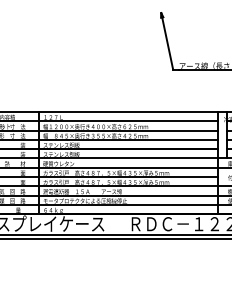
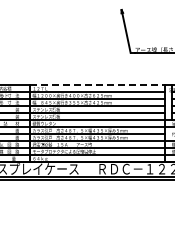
line: (129, 111) -> (97, 84), solid -> dashed

